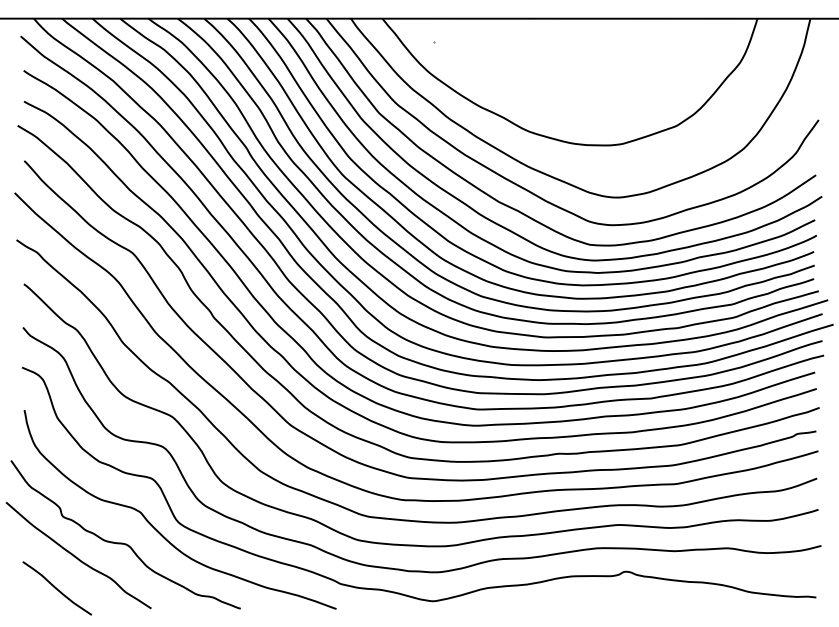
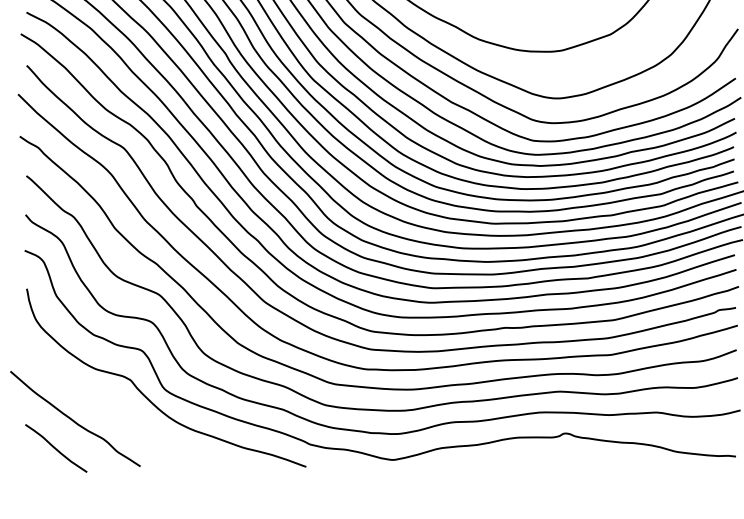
curve: (122, 542) -> (114, 407), removed

